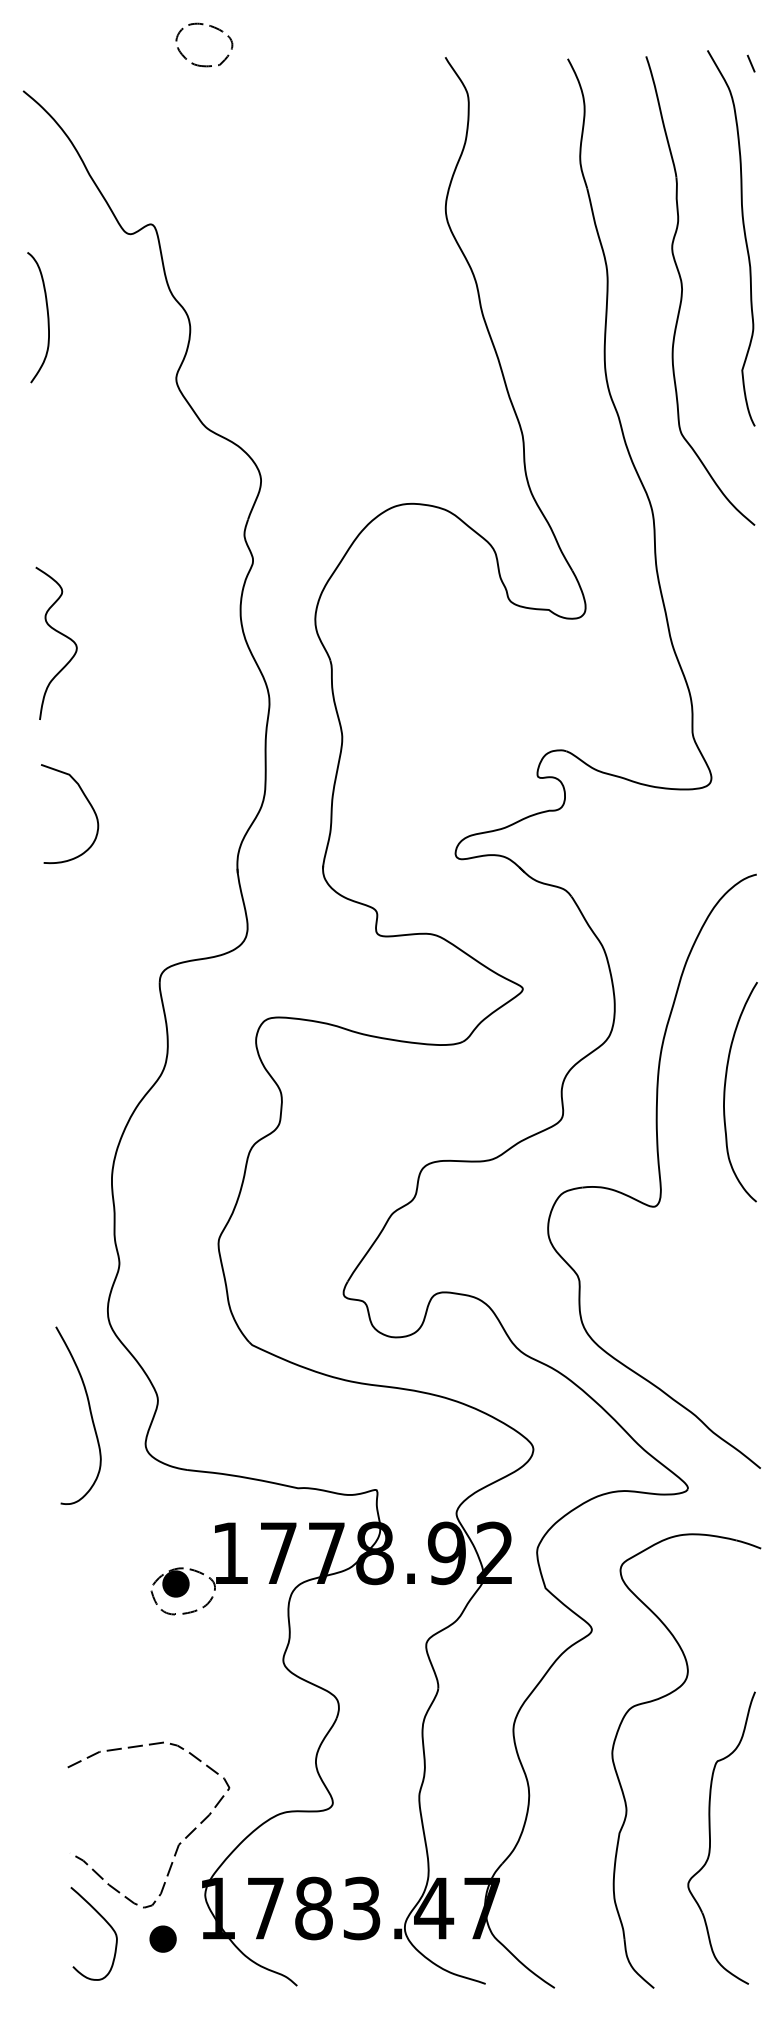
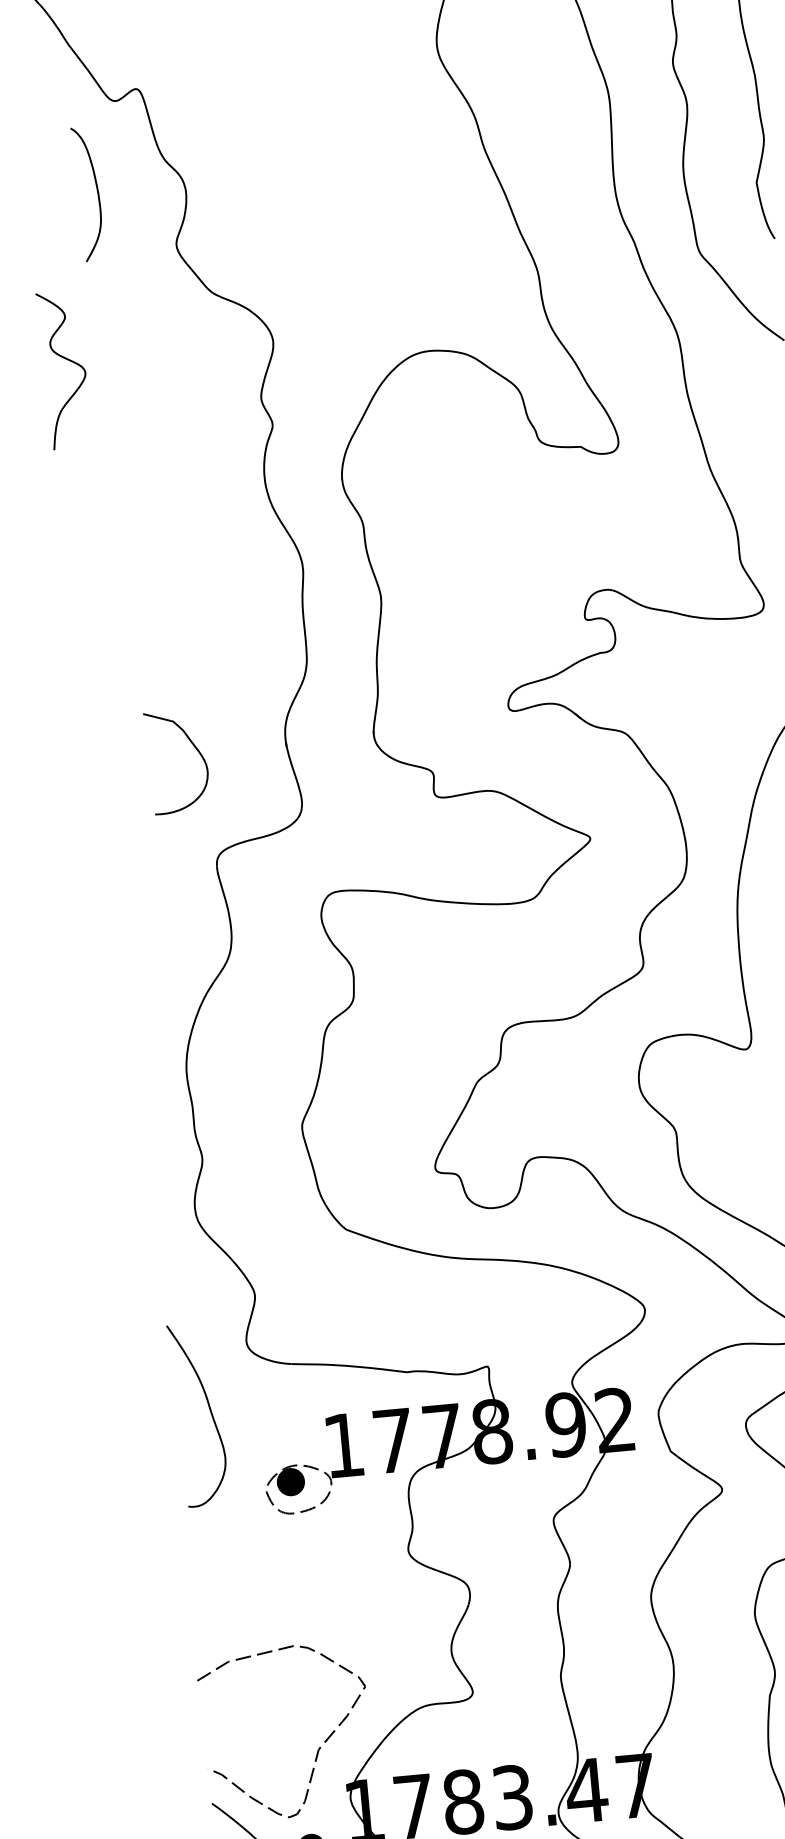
curve: (47, 317) -> (97, 193), moved
curve: (60, 634) -> (67, 360), moved
curve: (88, 803) -> (195, 749), moved
curve: (89, 1411) -> (209, 1409), moved

